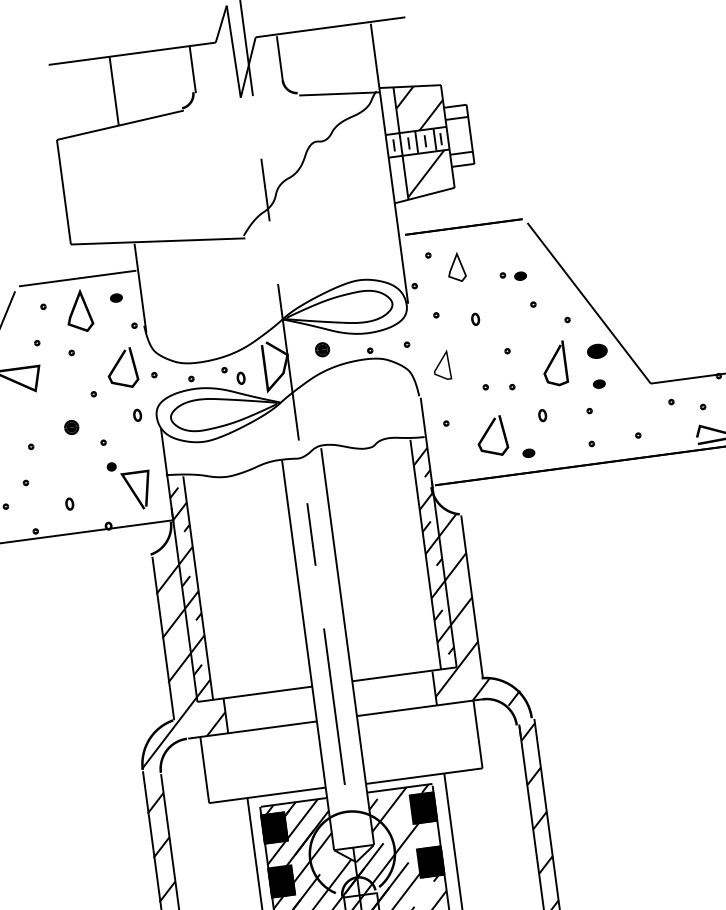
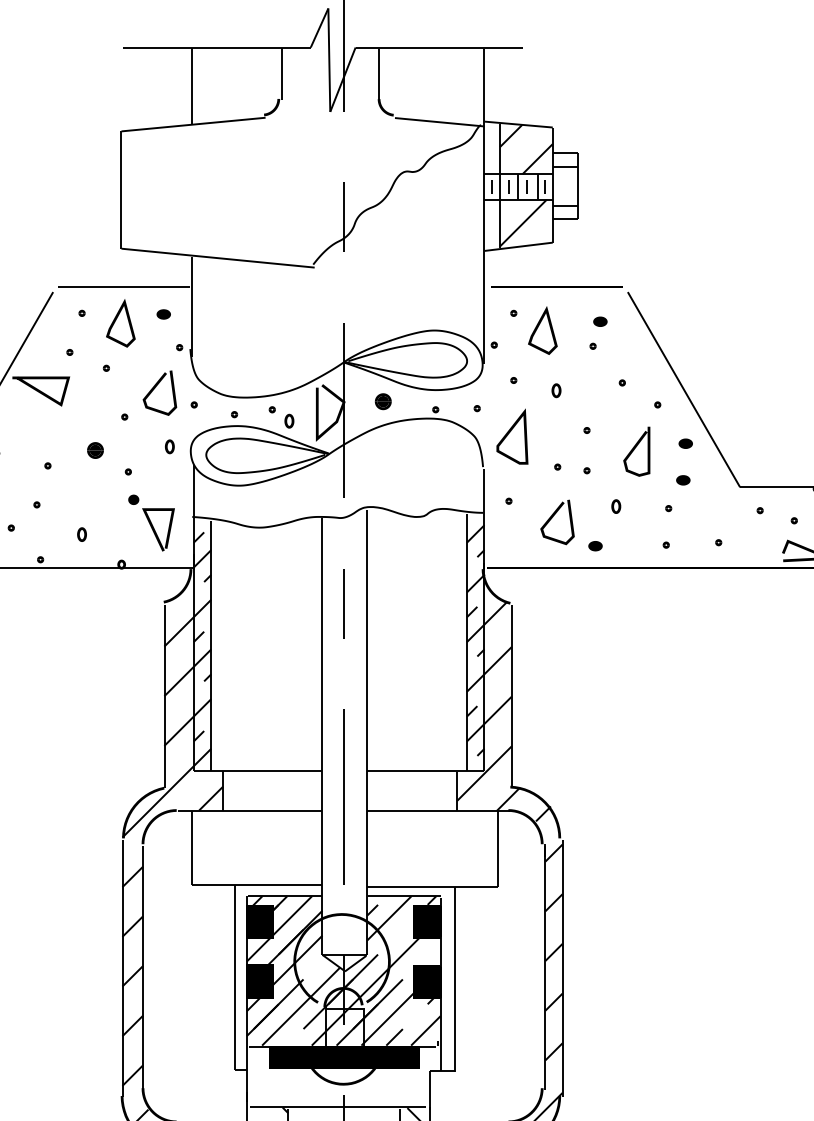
part: (455, 267) -> (542, 330), size x1.43
part: (520, 275) -> (600, 321), moved
part: (596, 351) -> (685, 443), size x0.62
part: (441, 365) -> (512, 436), size x1.67

